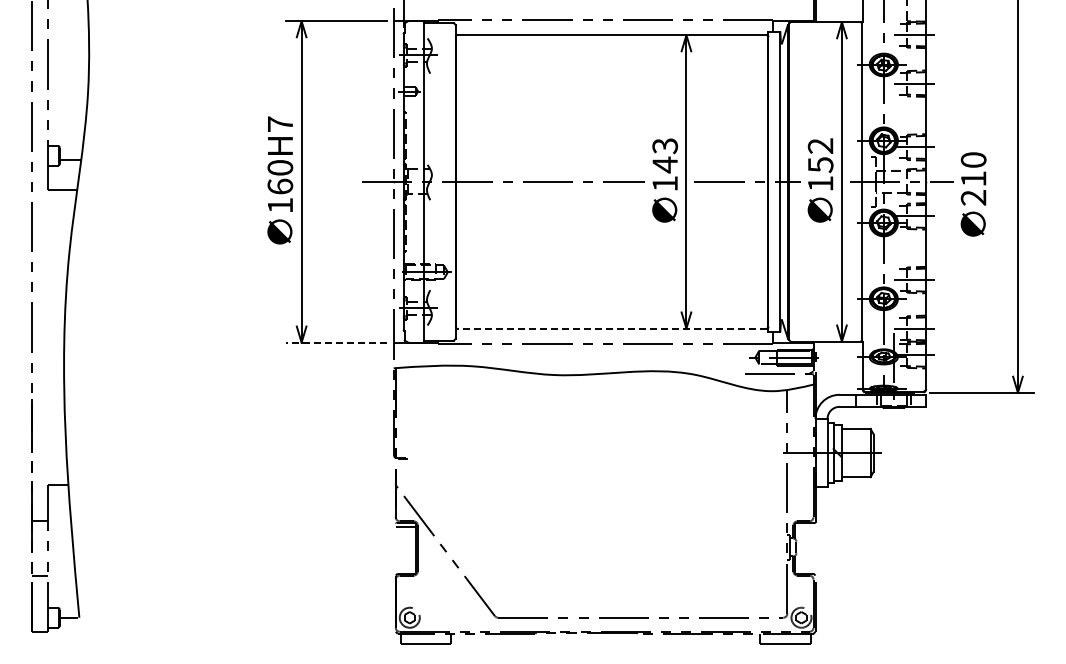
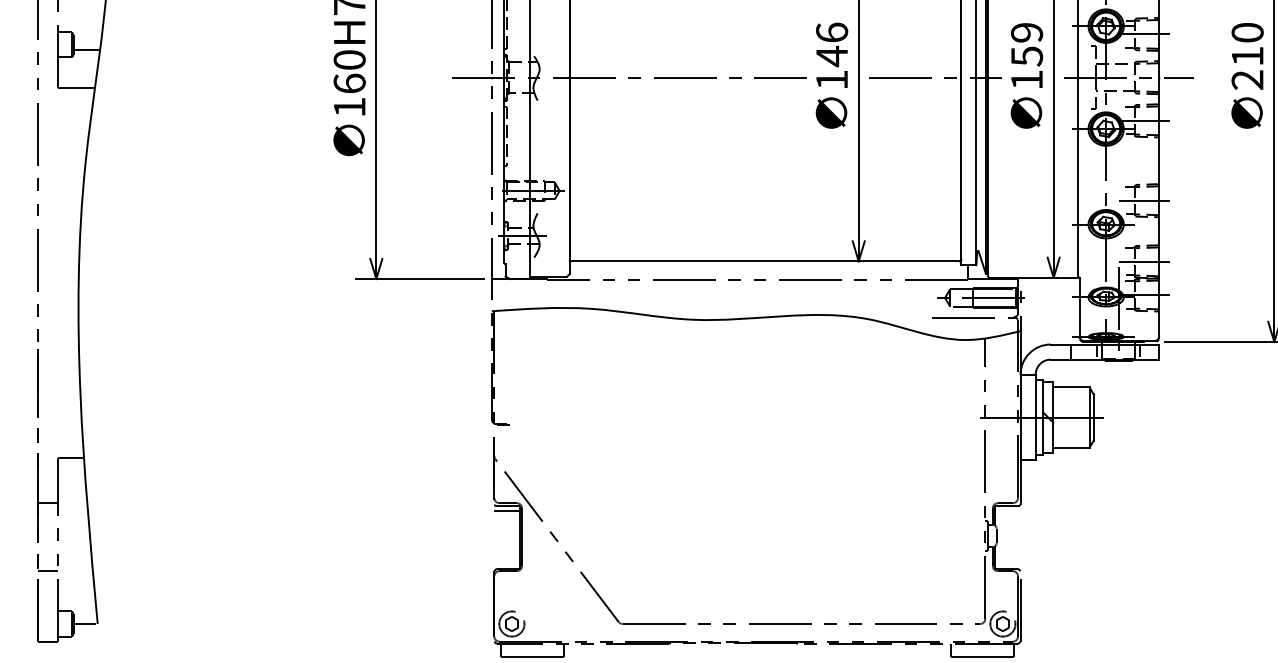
text: (820, 145) -> (1026, 32), 152 -> 159
text: (664, 146) -> (831, 33), 143 -> 146
text: (973, 194) -> (1247, 75), moved
line: (611, 328) -> (764, 261), dashed -> solid
line: (336, 342) -> (420, 278), dashed -> solid

